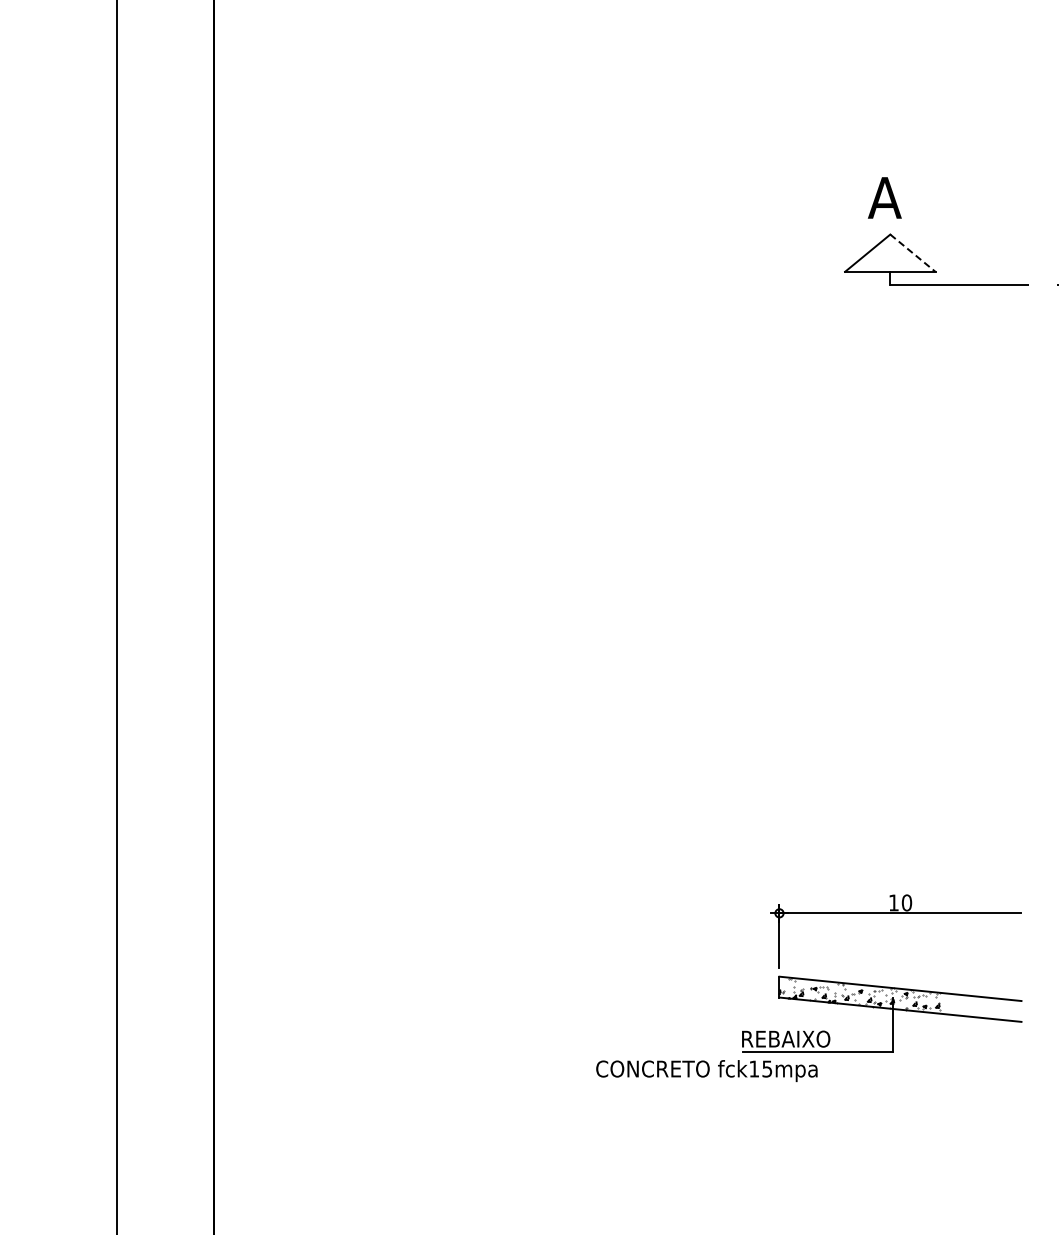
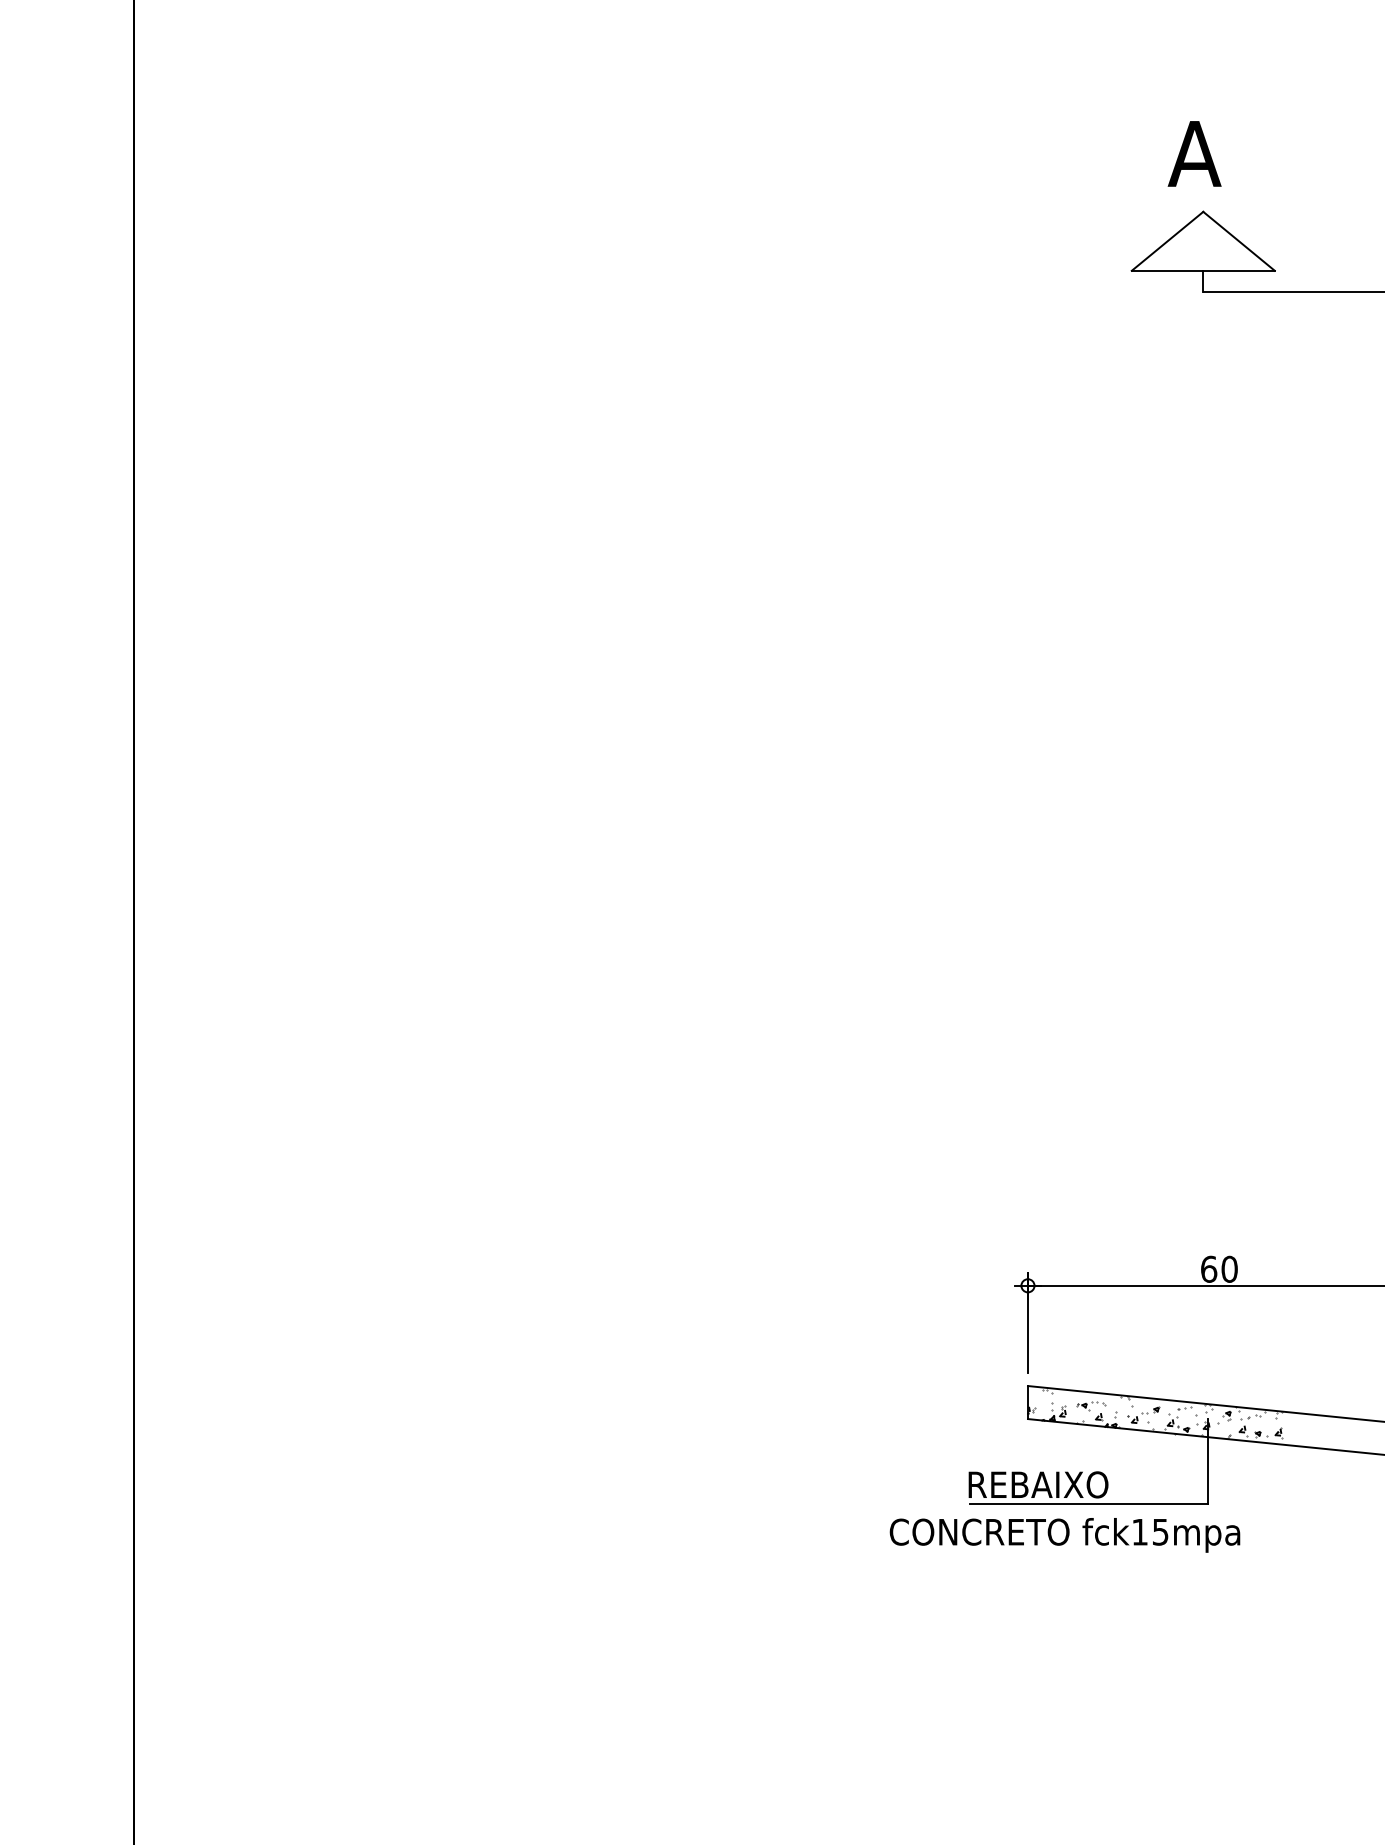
line: (913, 253) -> (1240, 241), dashed -> solid
text: (894, 902) -> (1209, 1268), 10 -> 60
text: (706, 1070) -> (1064, 1534), moved

